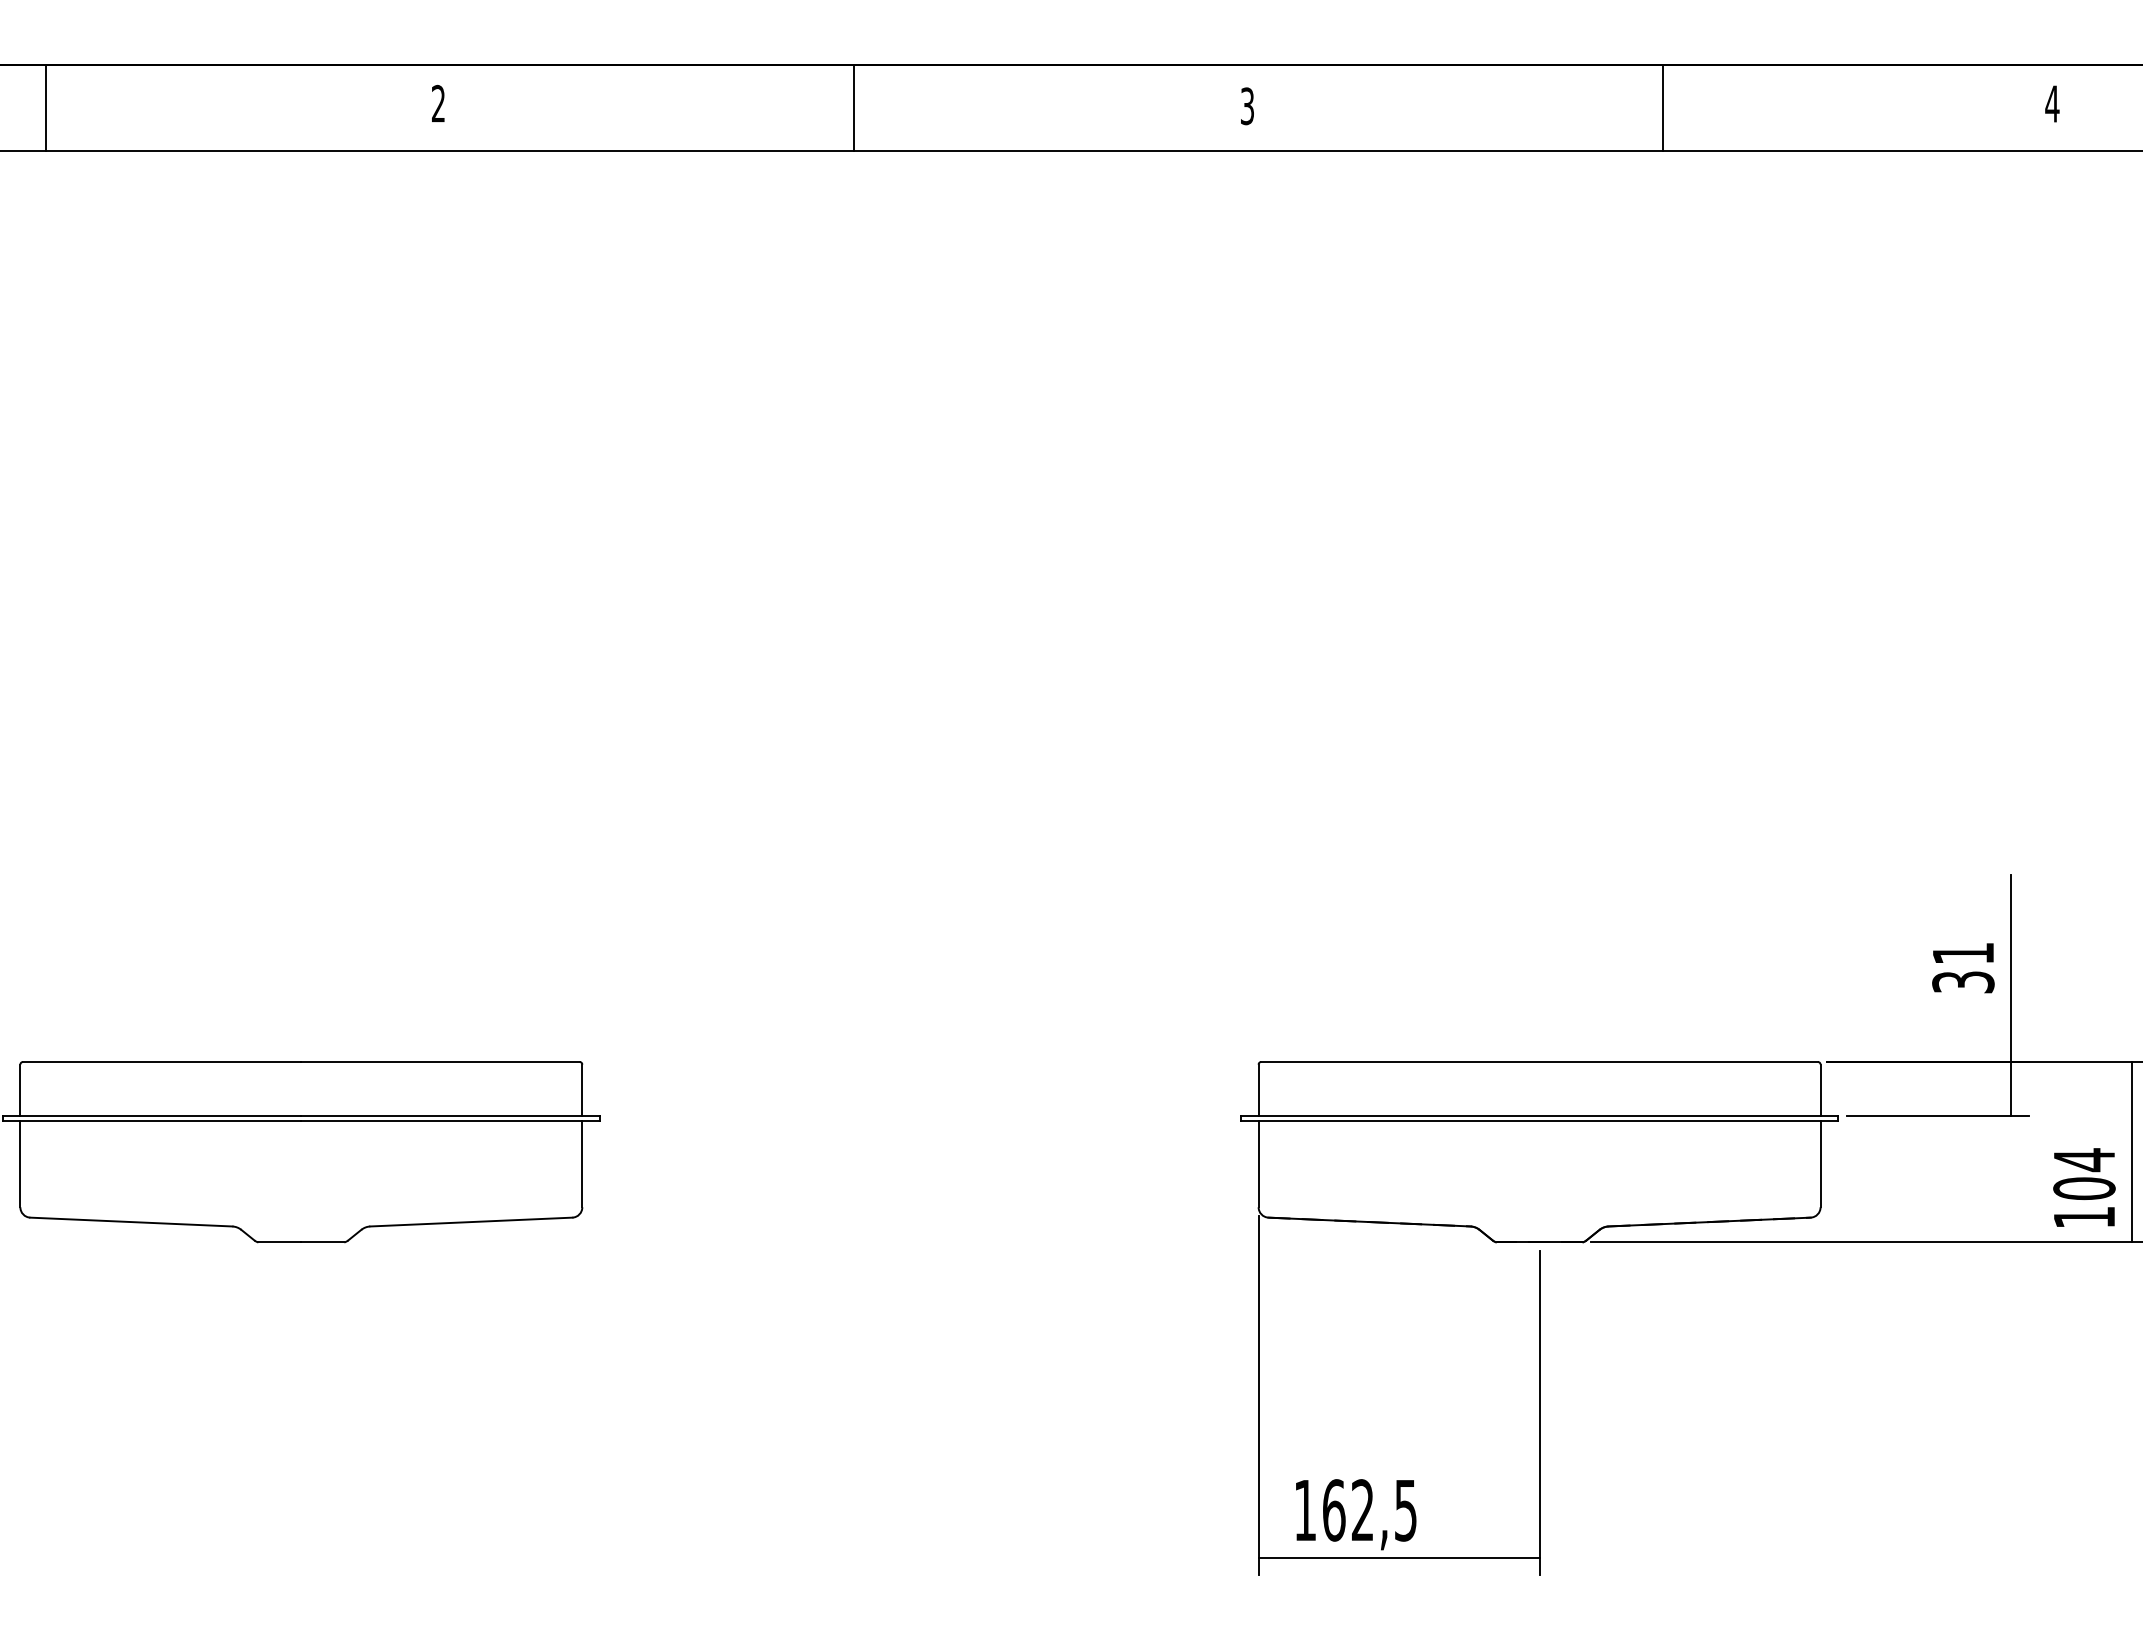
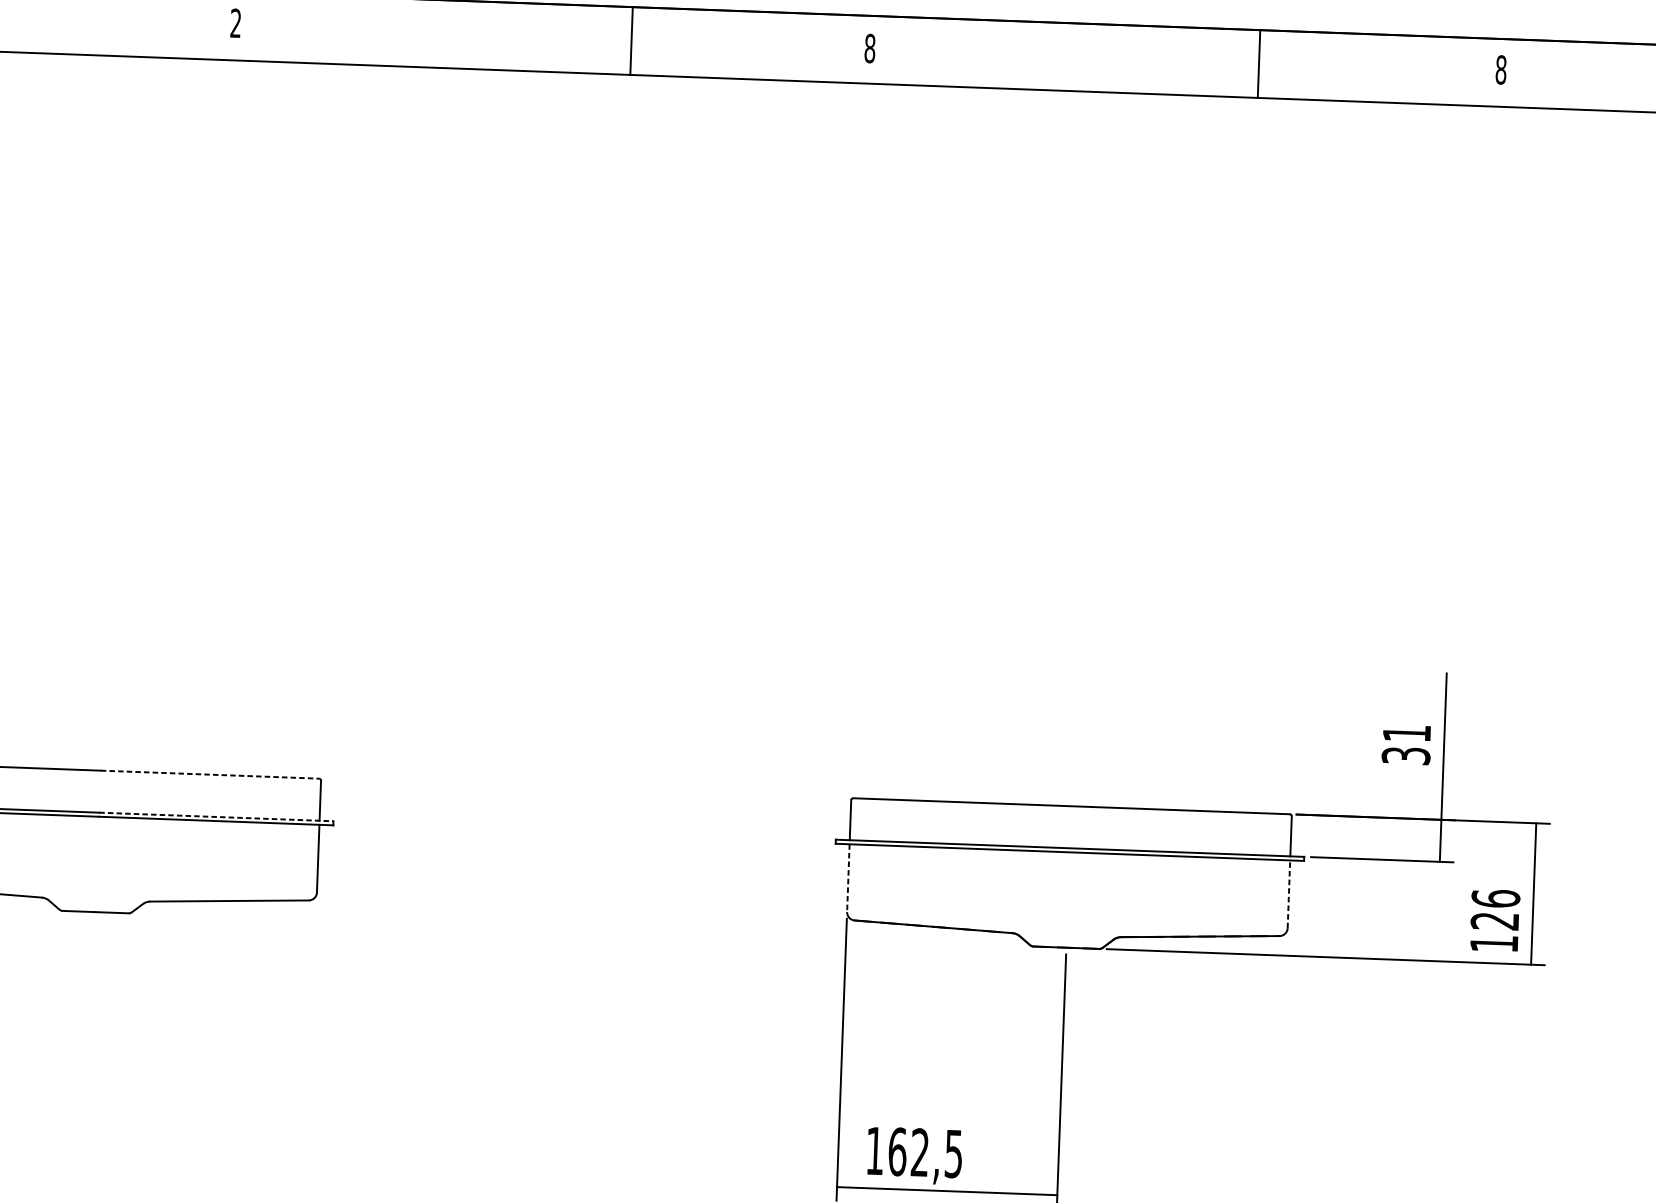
text: (2052, 103) -> (1501, 69), 4 -> 8
text: (1247, 106) -> (870, 48), 3 -> 8
line: (854, 107) -> (631, 40), moved
line: (1662, 107) -> (1258, 63), moved
line: (441, 1062) -> (210, 775), solid -> dashed
line: (451, 1115) -> (217, 816), solid -> dashed
line: (1820, 1163) -> (1288, 893), solid -> dashed
line: (1258, 1164) -> (848, 878), solid -> dashed
text: (2084, 1174) -> (1495, 910), 104 -> 126

